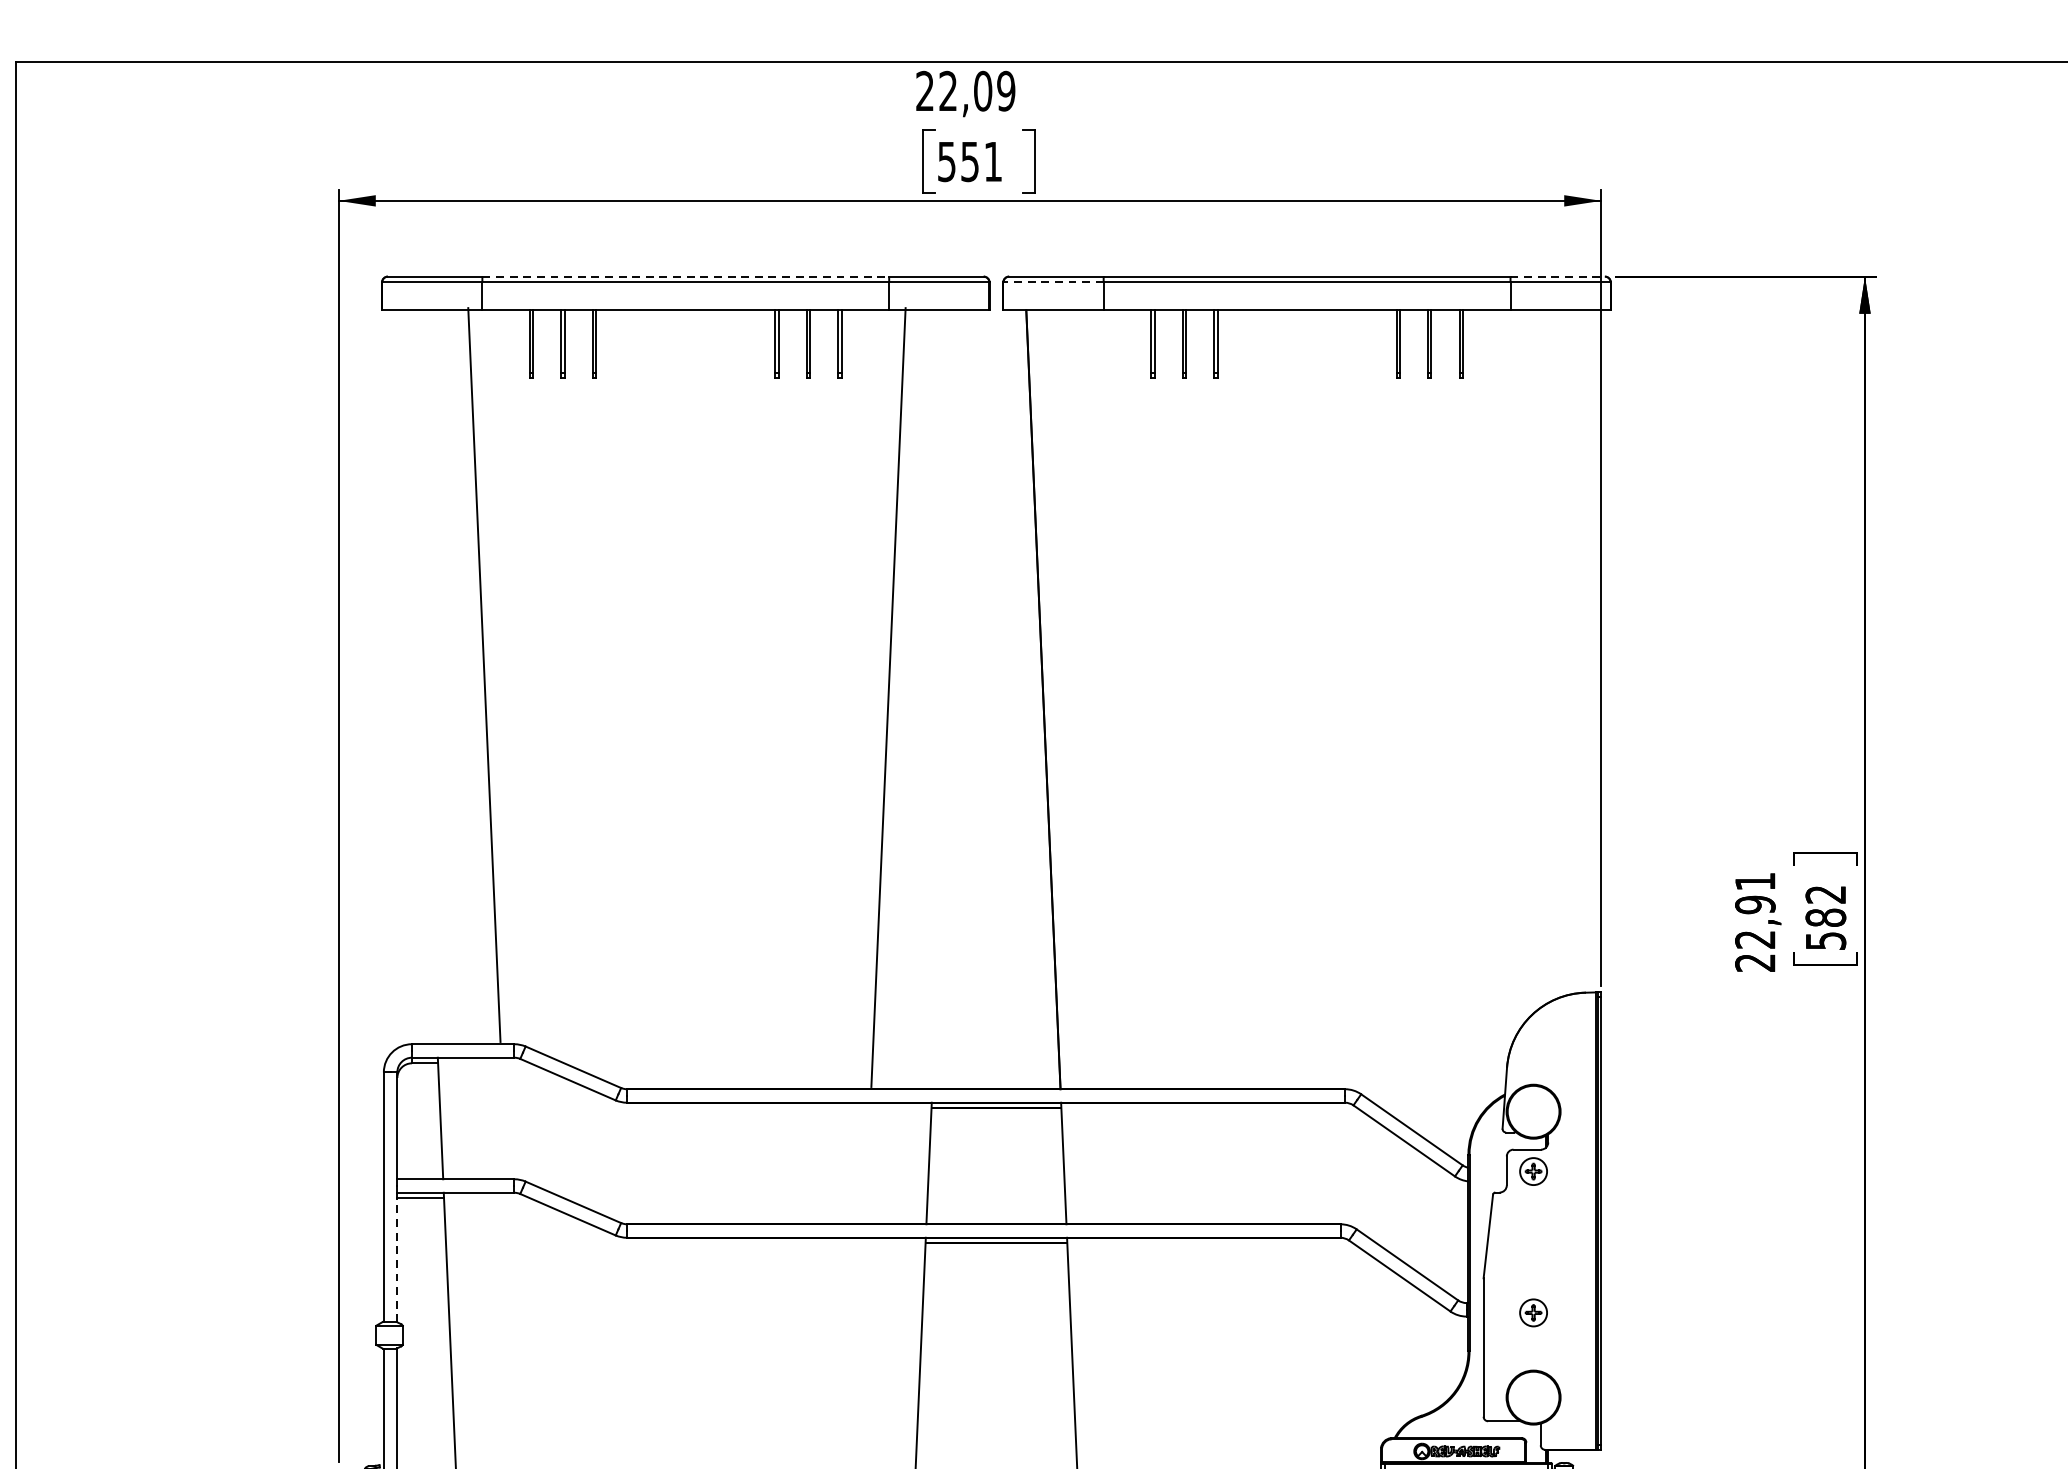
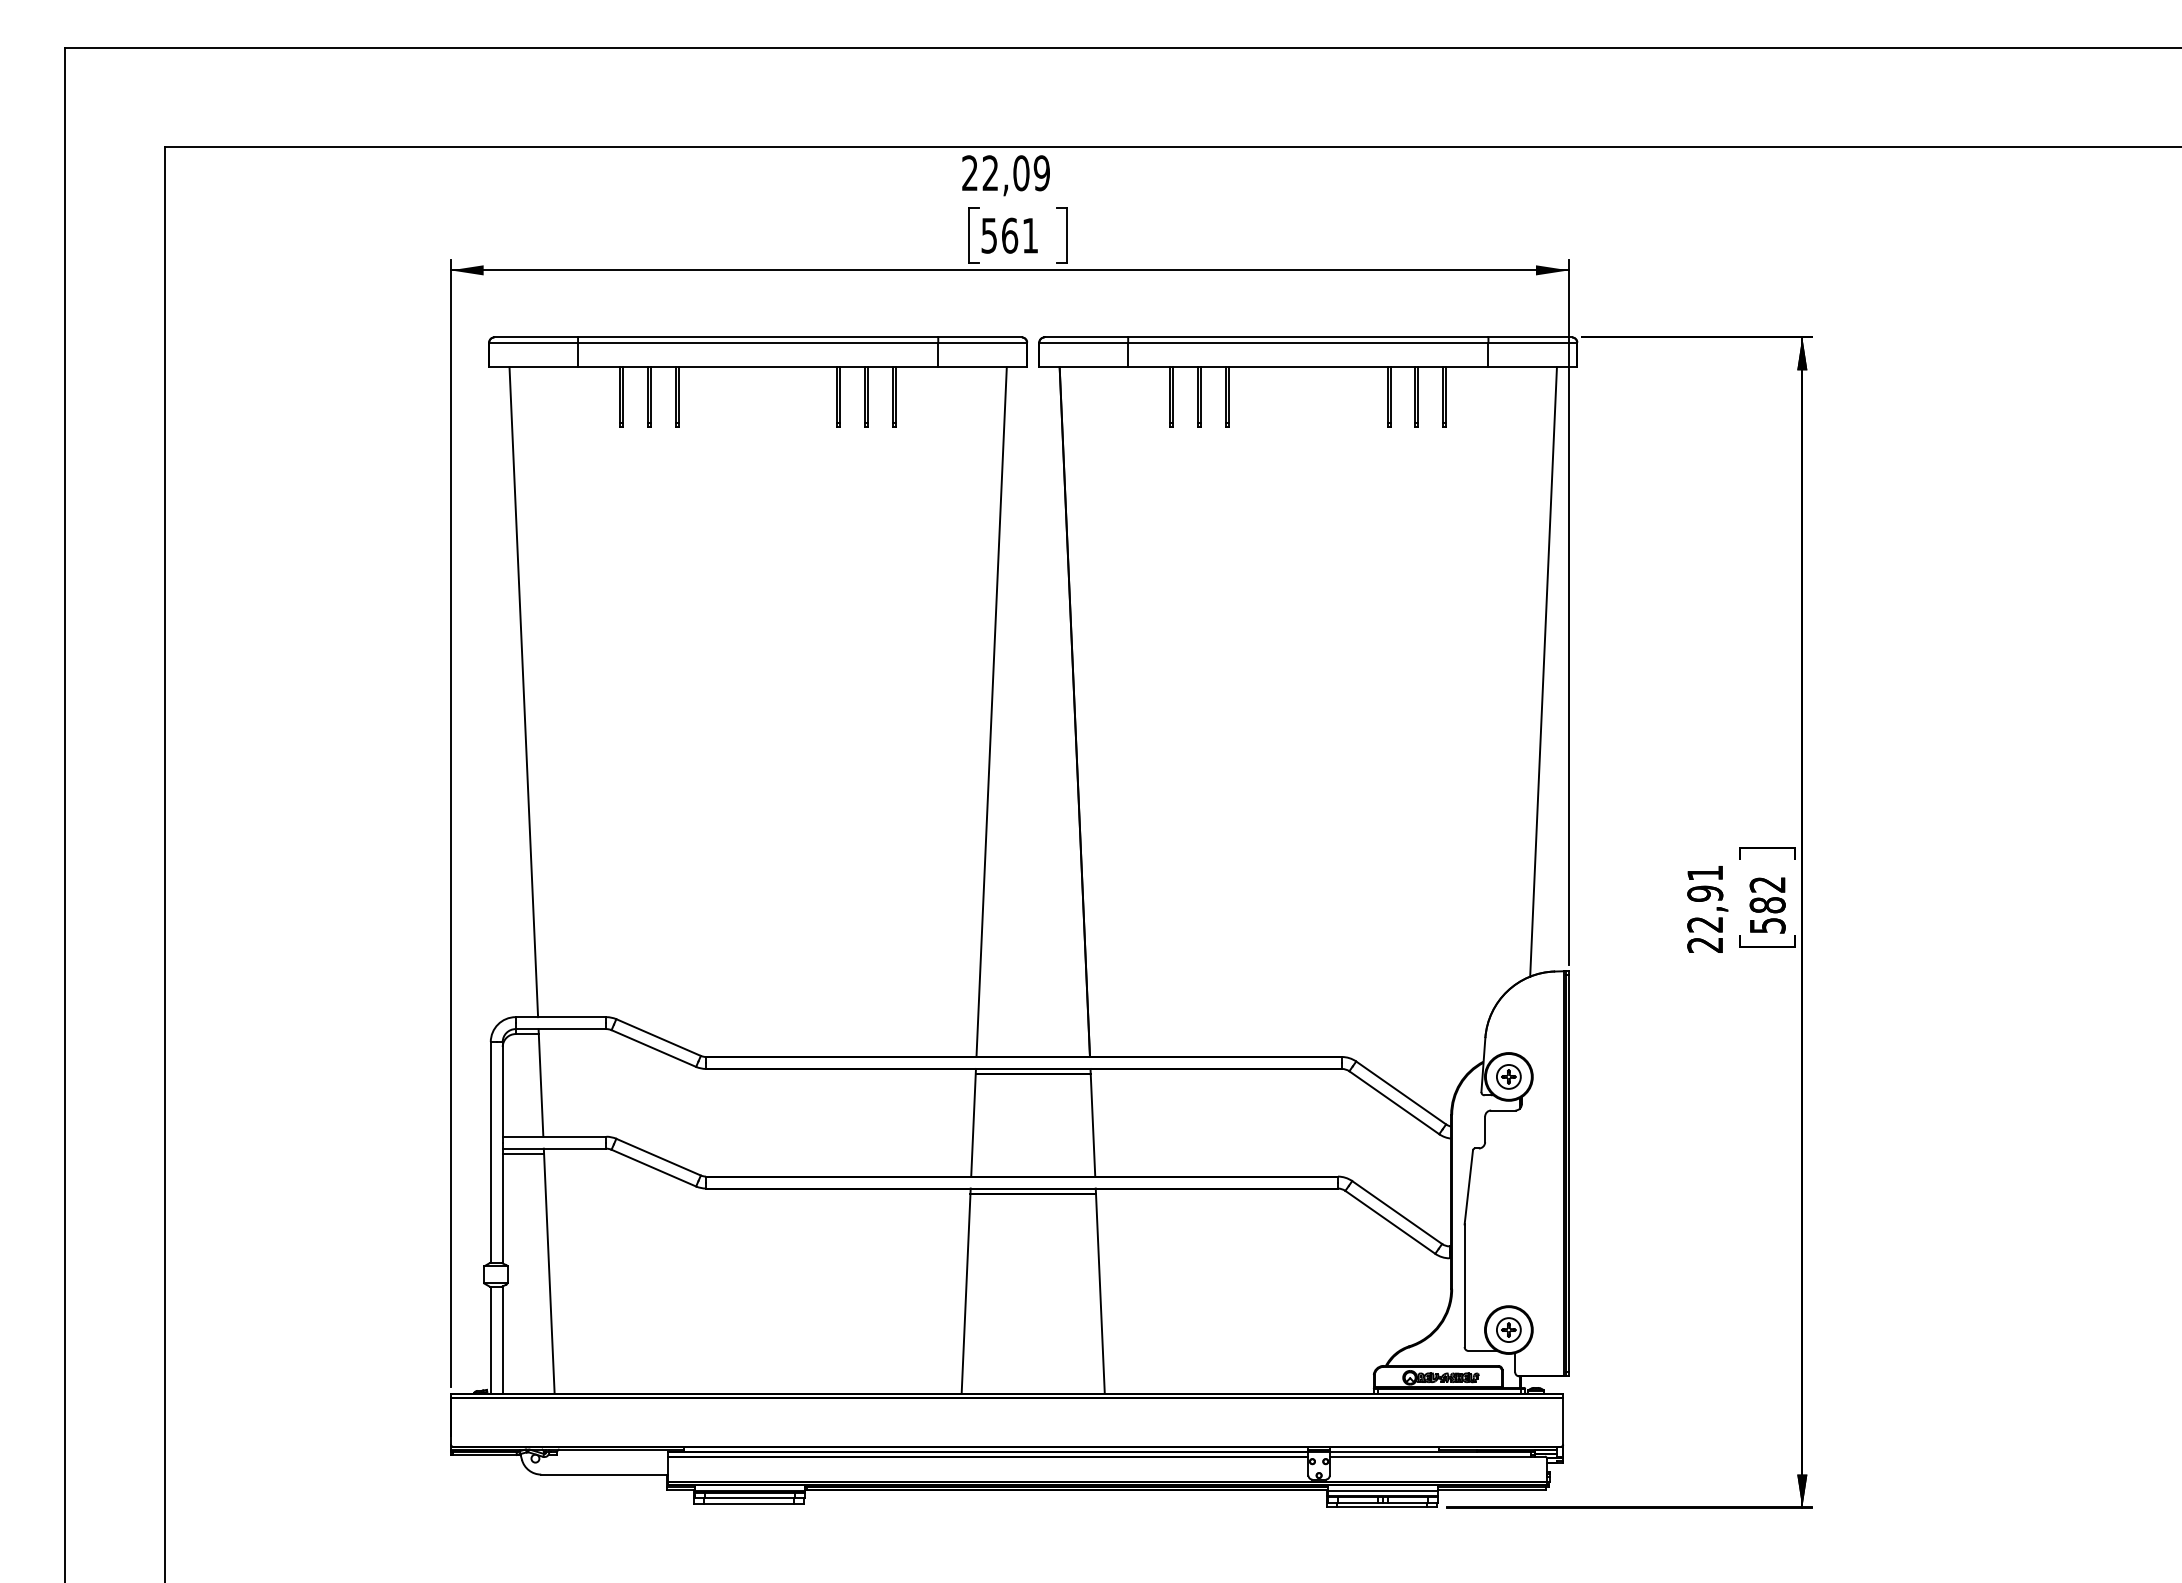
text: (970, 161) -> (1010, 235), 551 -> 561
line: (686, 276) -> (758, 337), dashed -> solid
line: (1558, 276) -> (1530, 337), dashed -> solid
line: (1053, 282) -> (1083, 342), dashed -> solid
line: (1572, 655) -> (1543, 672), added
line: (484, 675) -> (523, 692), moved
line: (888, 697) -> (991, 712), moved
part: (1533, 1171) -> (1508, 1076), moved
line: (397, 1256) -> (502, 1205), dashed -> solid
part: (1533, 1312) -> (1508, 1329), moved

